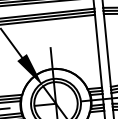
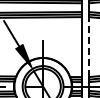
line: (107, 50) -> (89, 47), solid -> dashed

